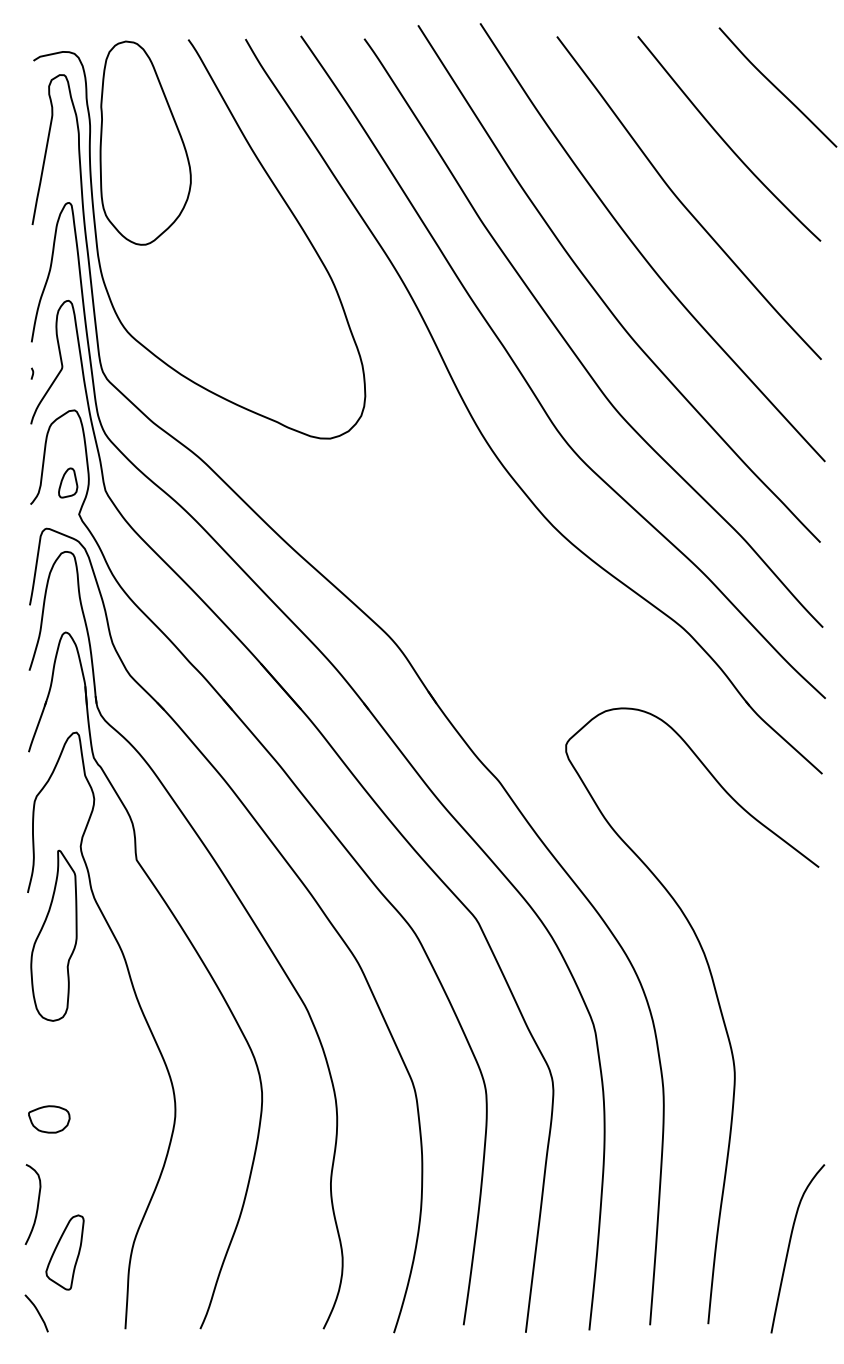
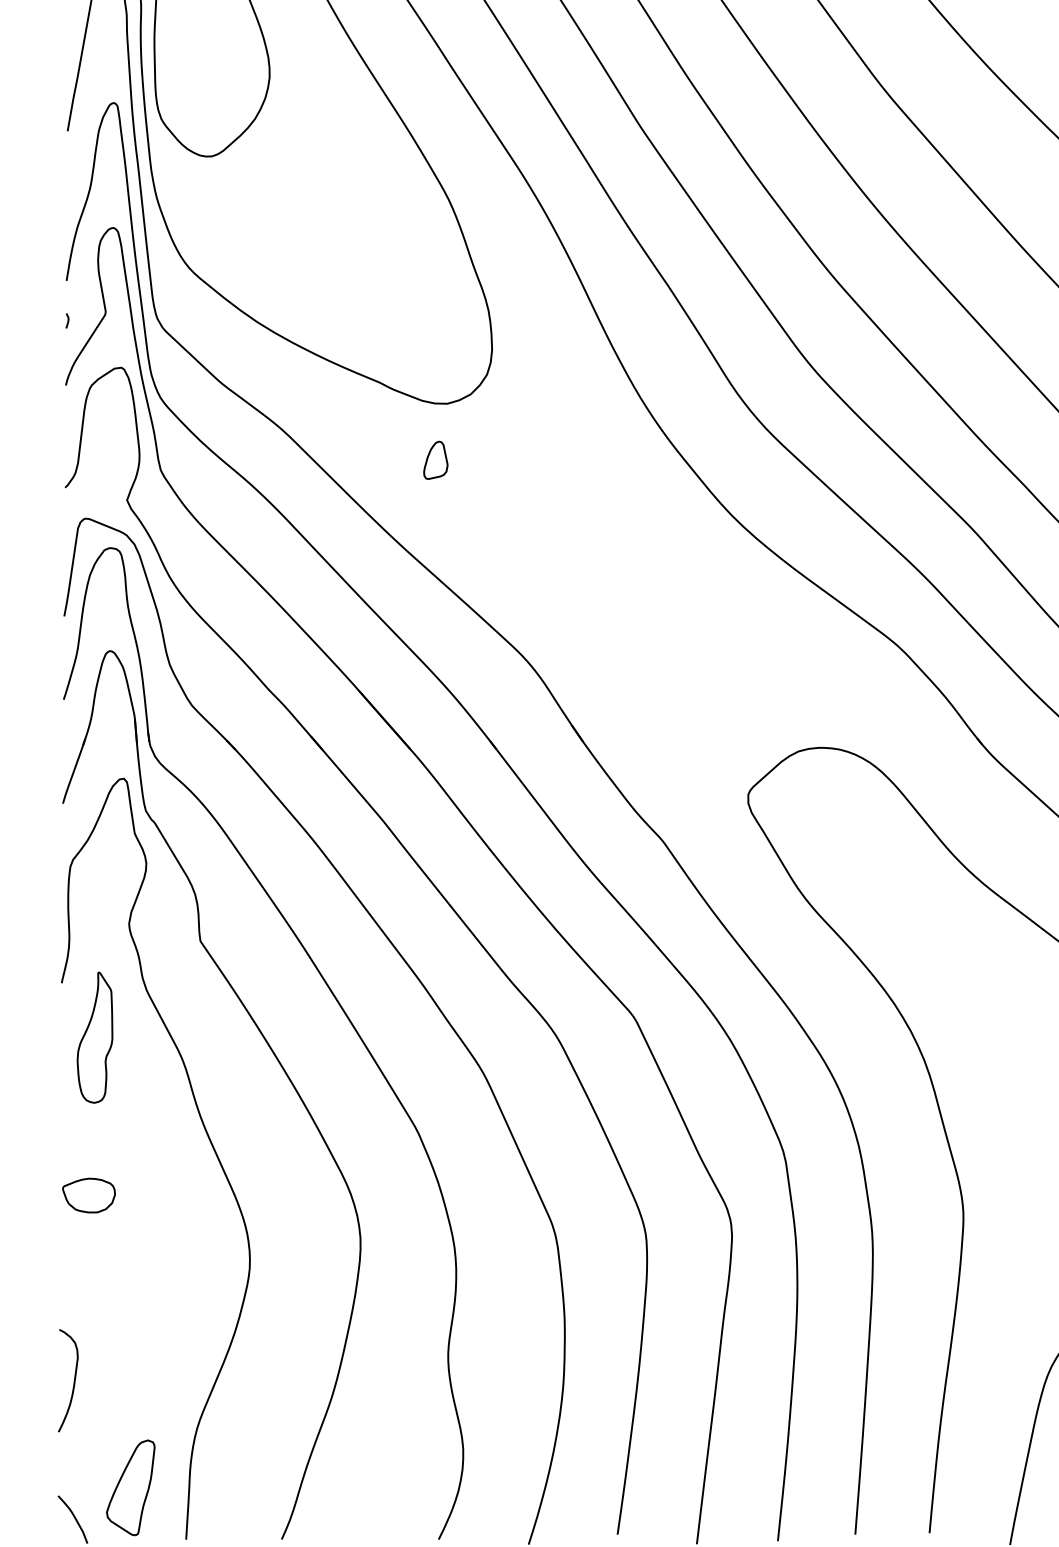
part: (68, 482) -> (436, 459), moved
part: (53, 935) -> (94, 1037), size x0.6
part: (49, 1119) -> (89, 1195), moved
part: (64, 1252) -> (130, 1487), moved

